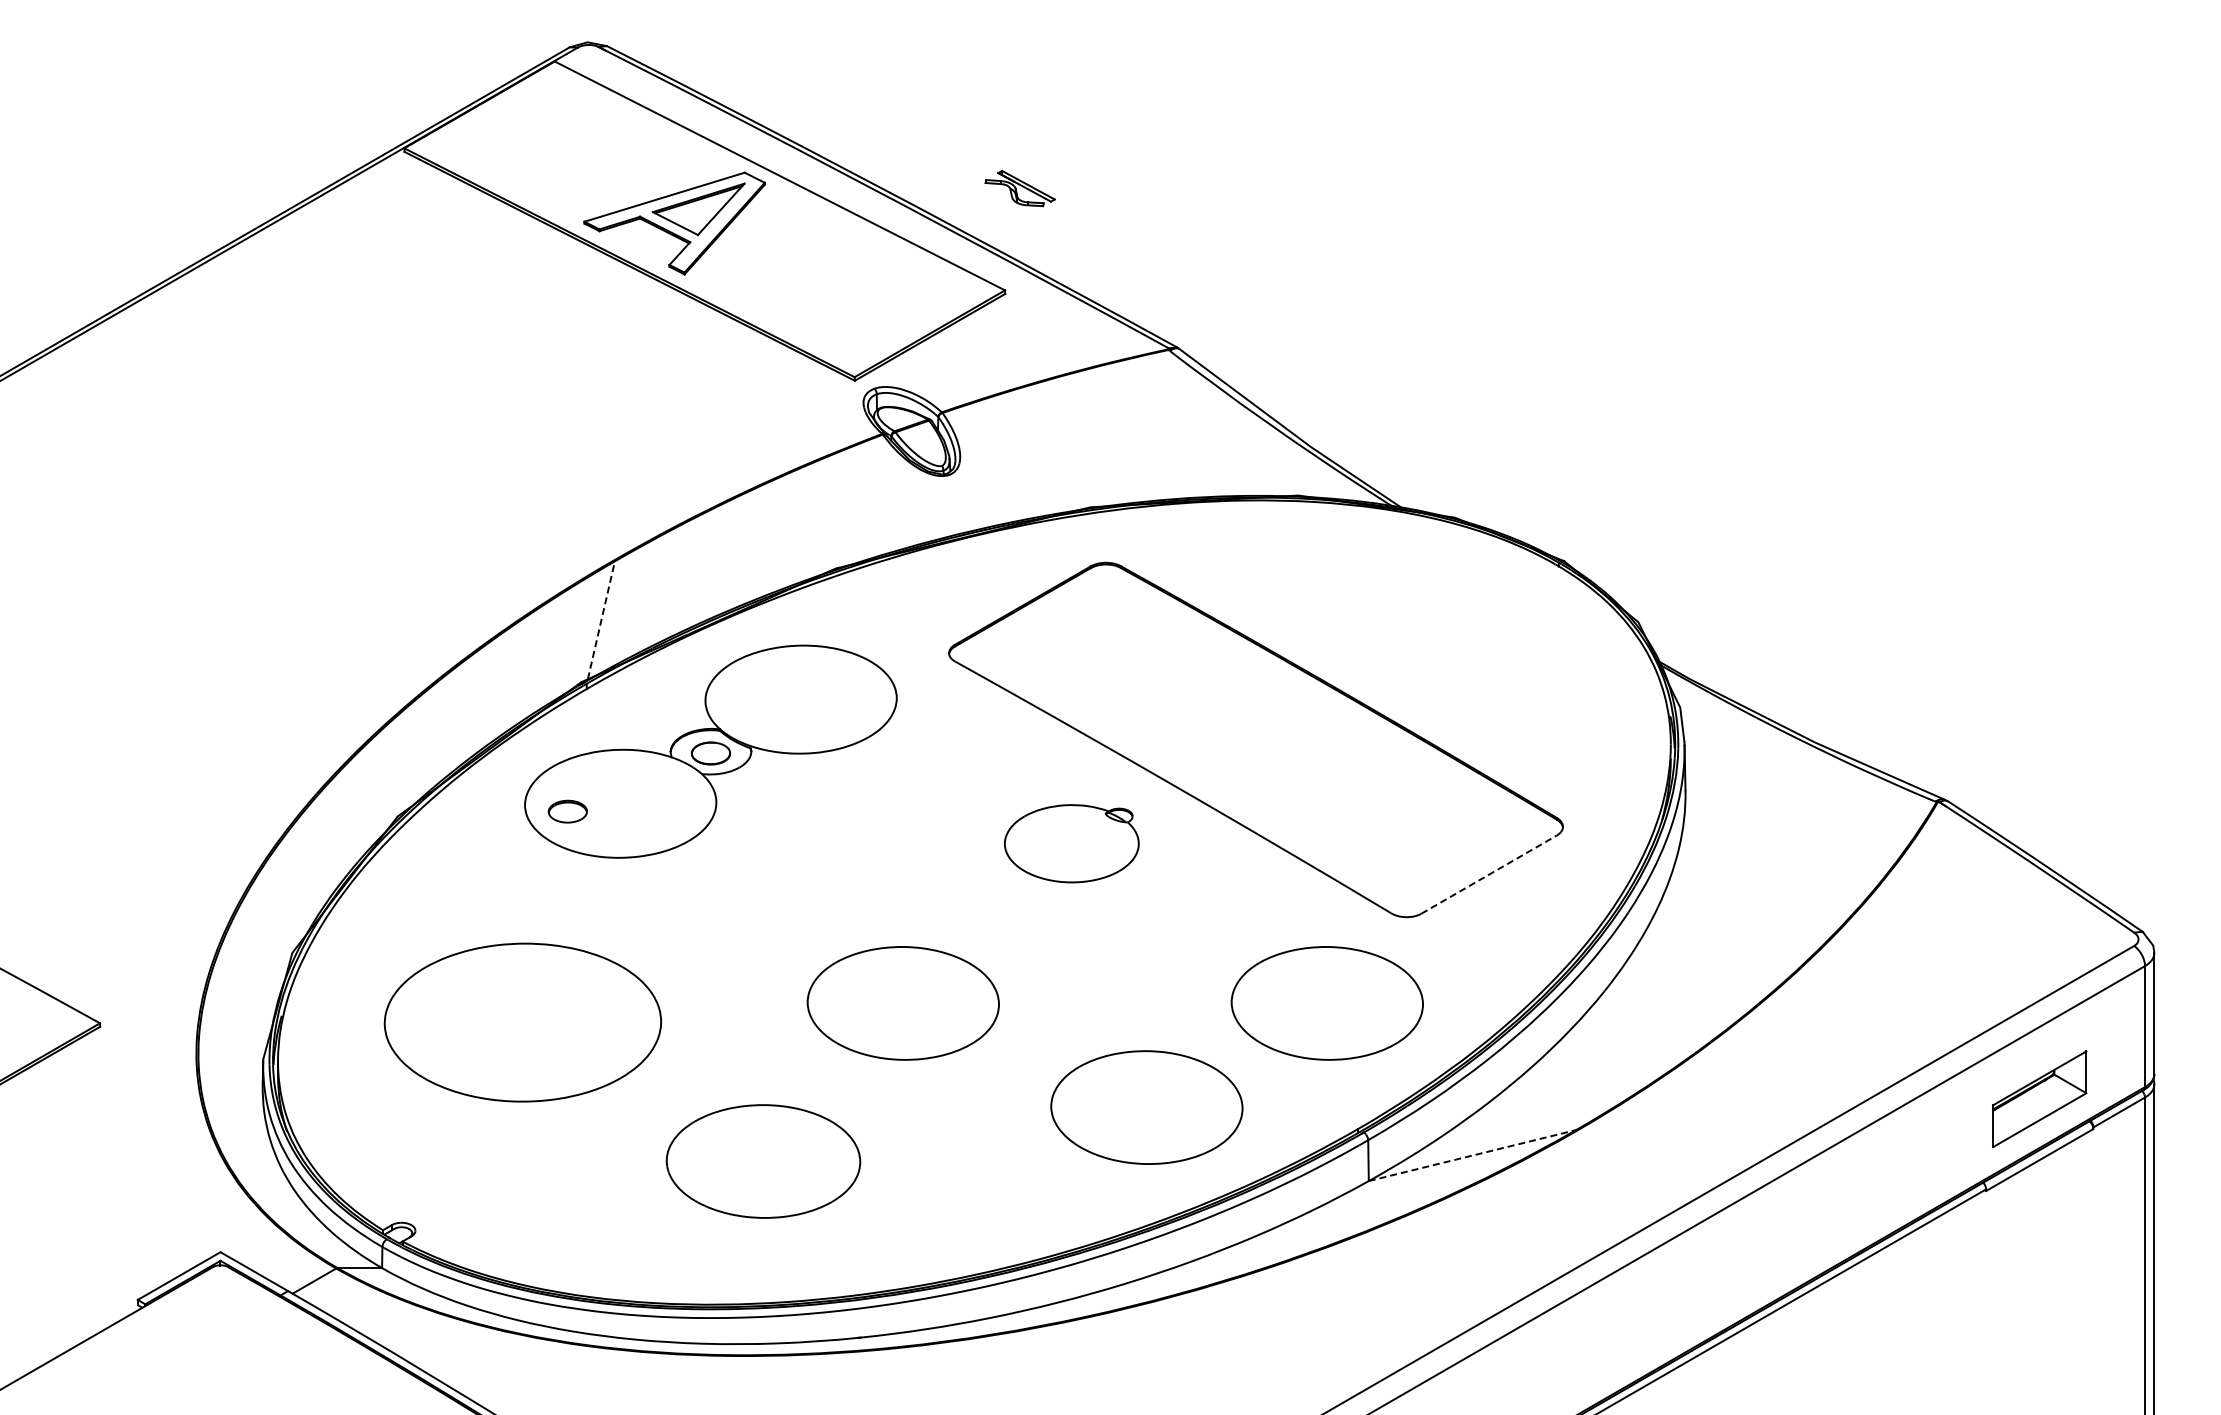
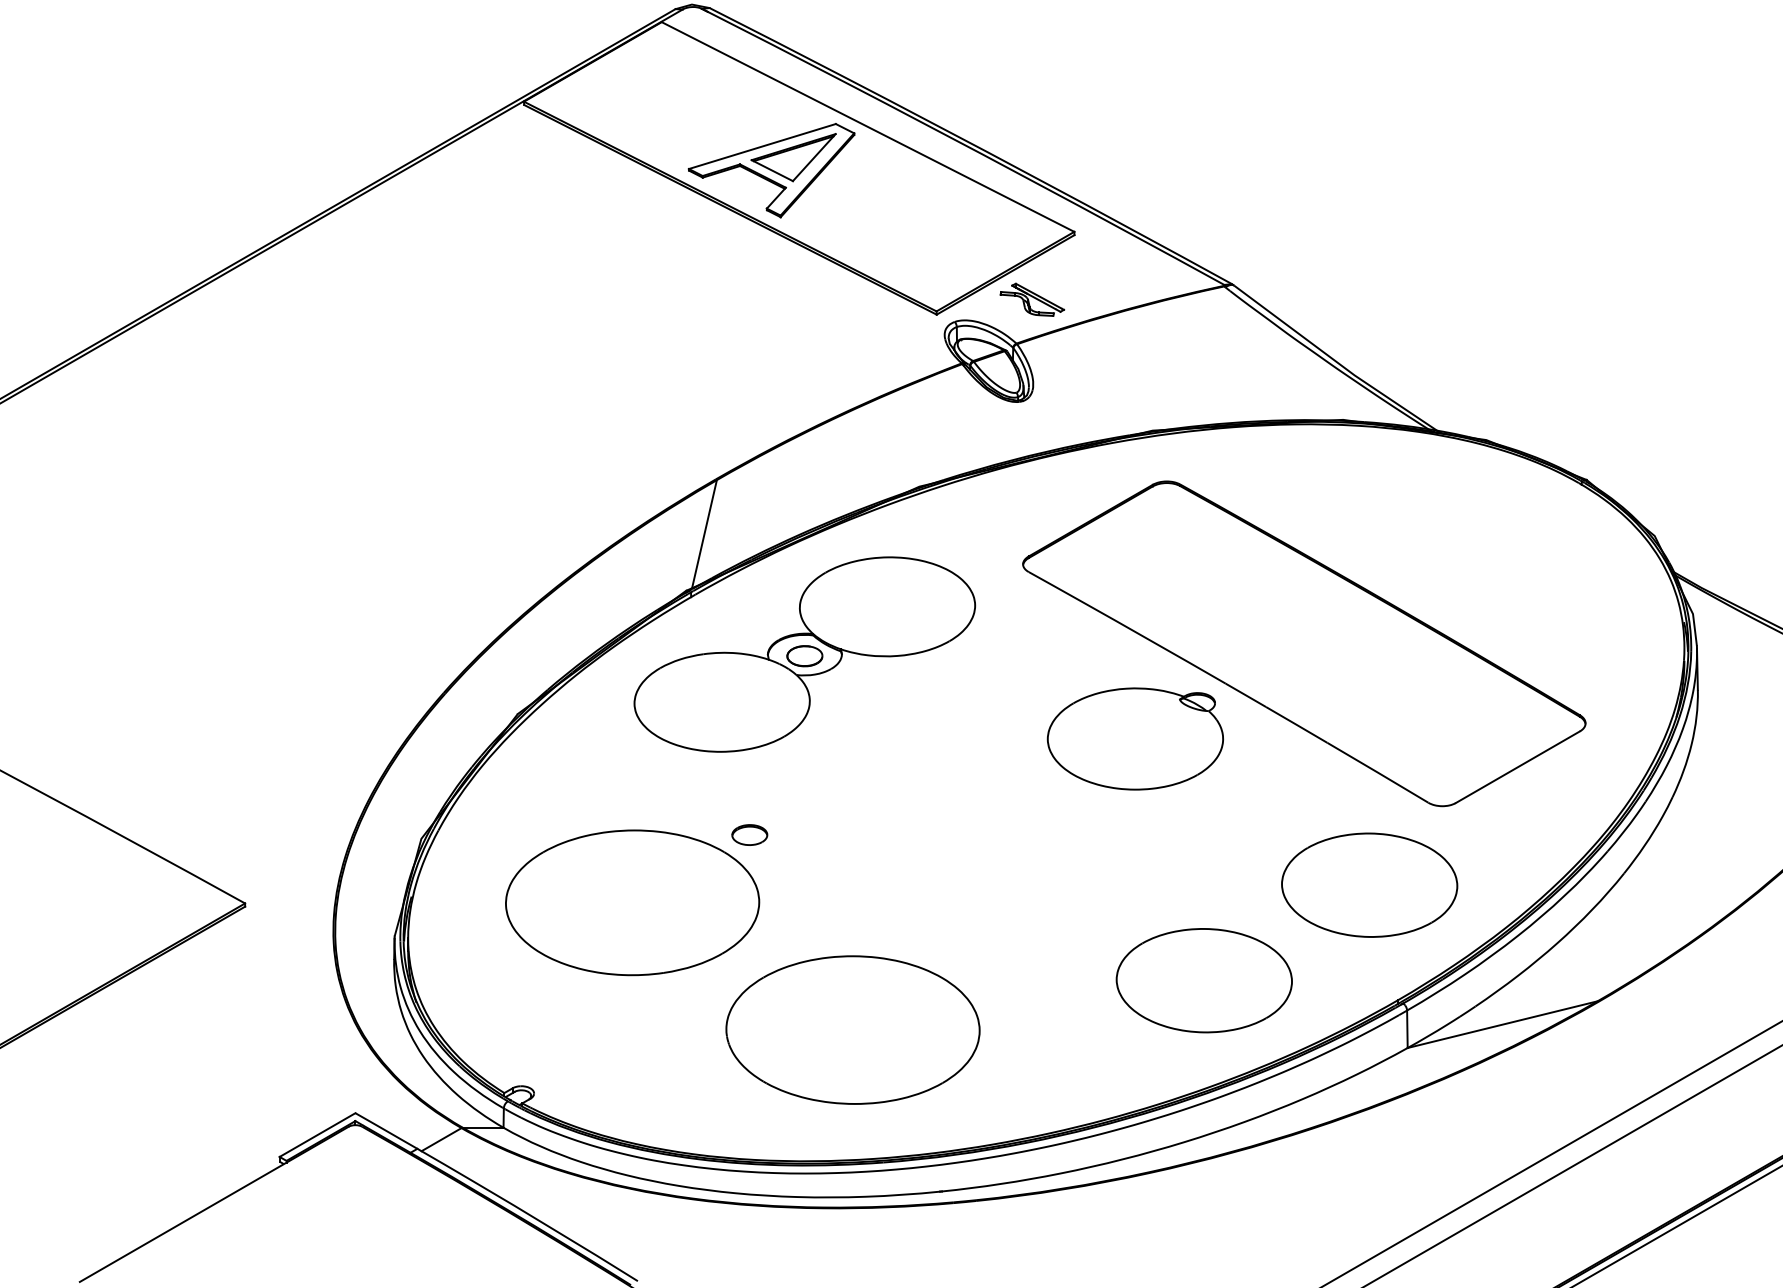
part: (1019, 188) -> (1031, 299), moved
line: (601, 620) -> (704, 534), dashed -> solid
part: (567, 811) -> (749, 834), moved
part: (1071, 843) -> (1135, 738), size x1.43
line: (1489, 874) -> (1518, 767), dashed -> solid
part: (902, 1003) -> (980, 885), removed
line: (1472, 1155) -> (1502, 1024), dashed -> solid
part: (763, 1161) -> (853, 1030), size x1.43

